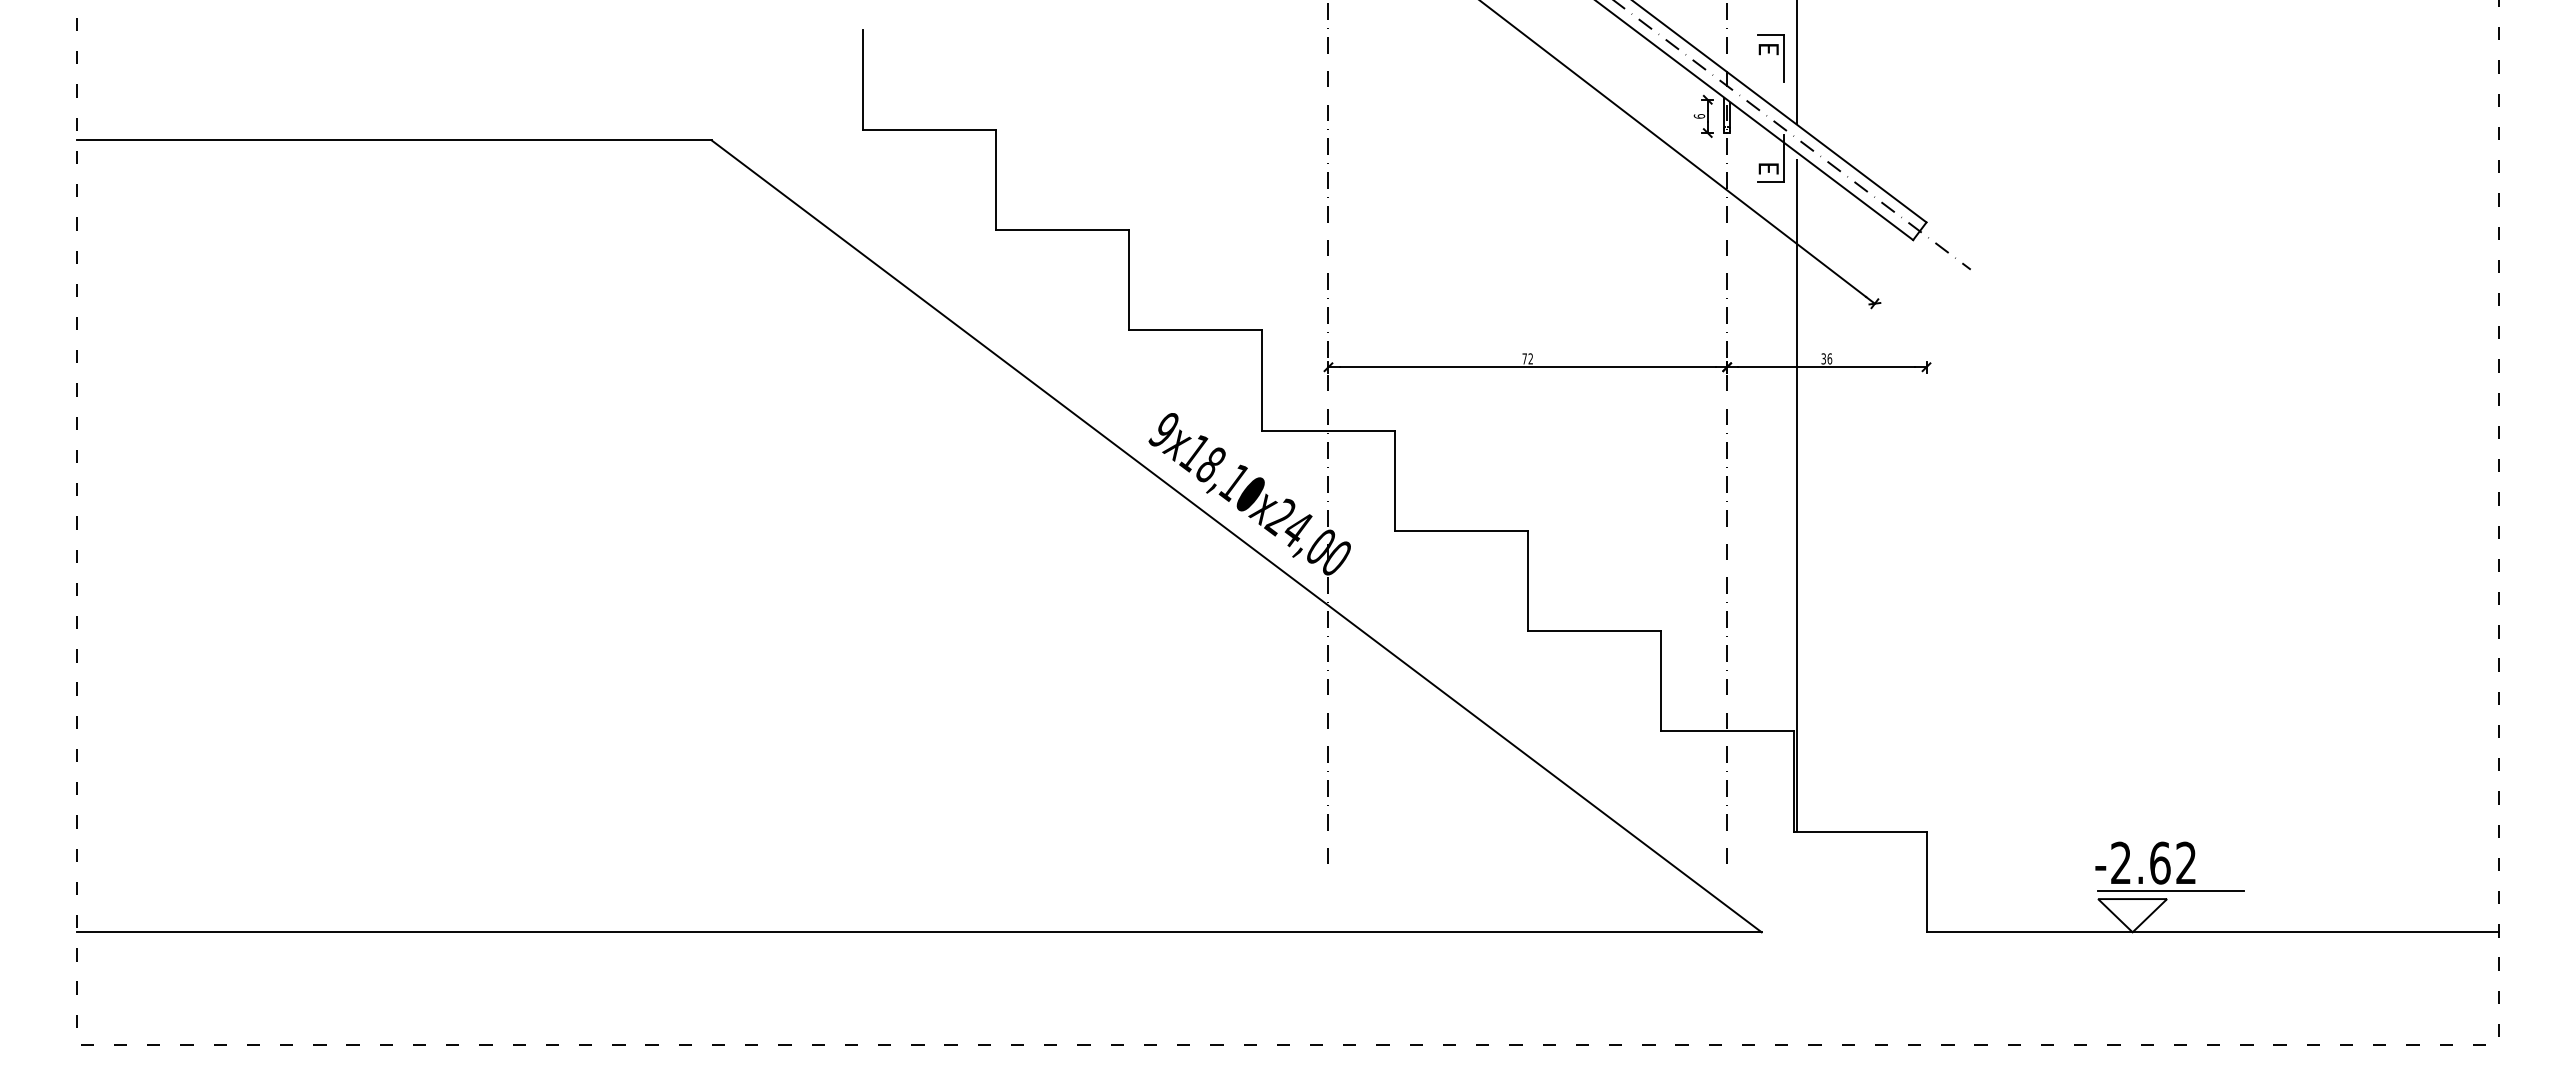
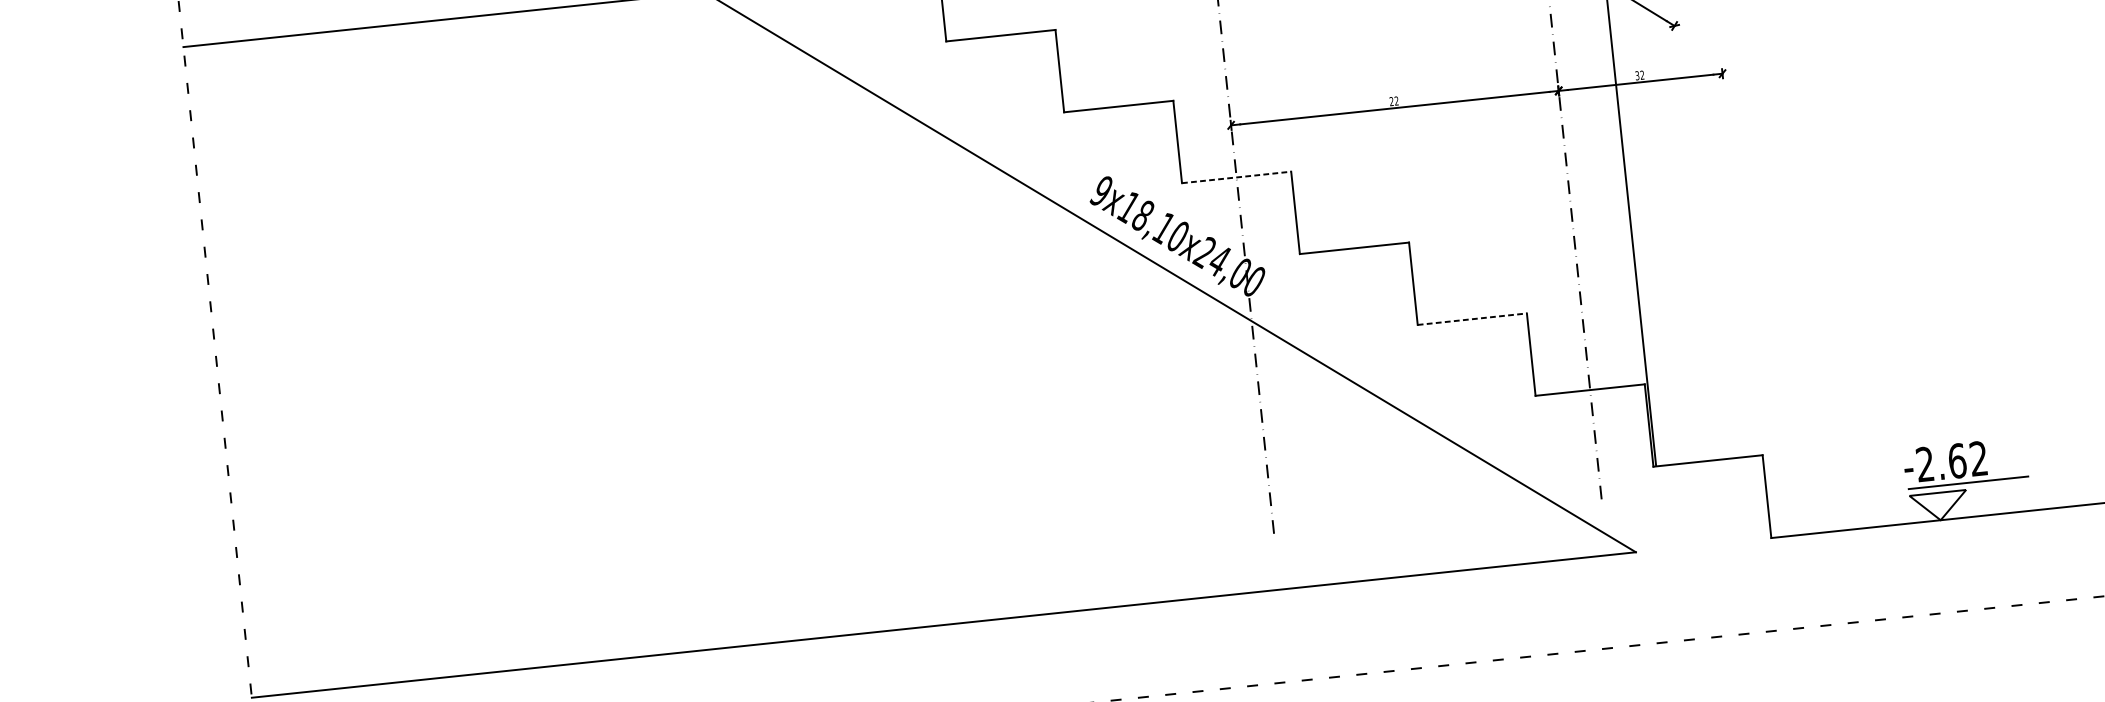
text: (1524, 358) -> (1391, 101), 72 -> 22
text: (1829, 358) -> (1642, 74), 36 -> 32
line: (1328, 430) -> (1236, 177), solid -> dashed
line: (1594, 631) -> (1472, 319), solid -> dashed

